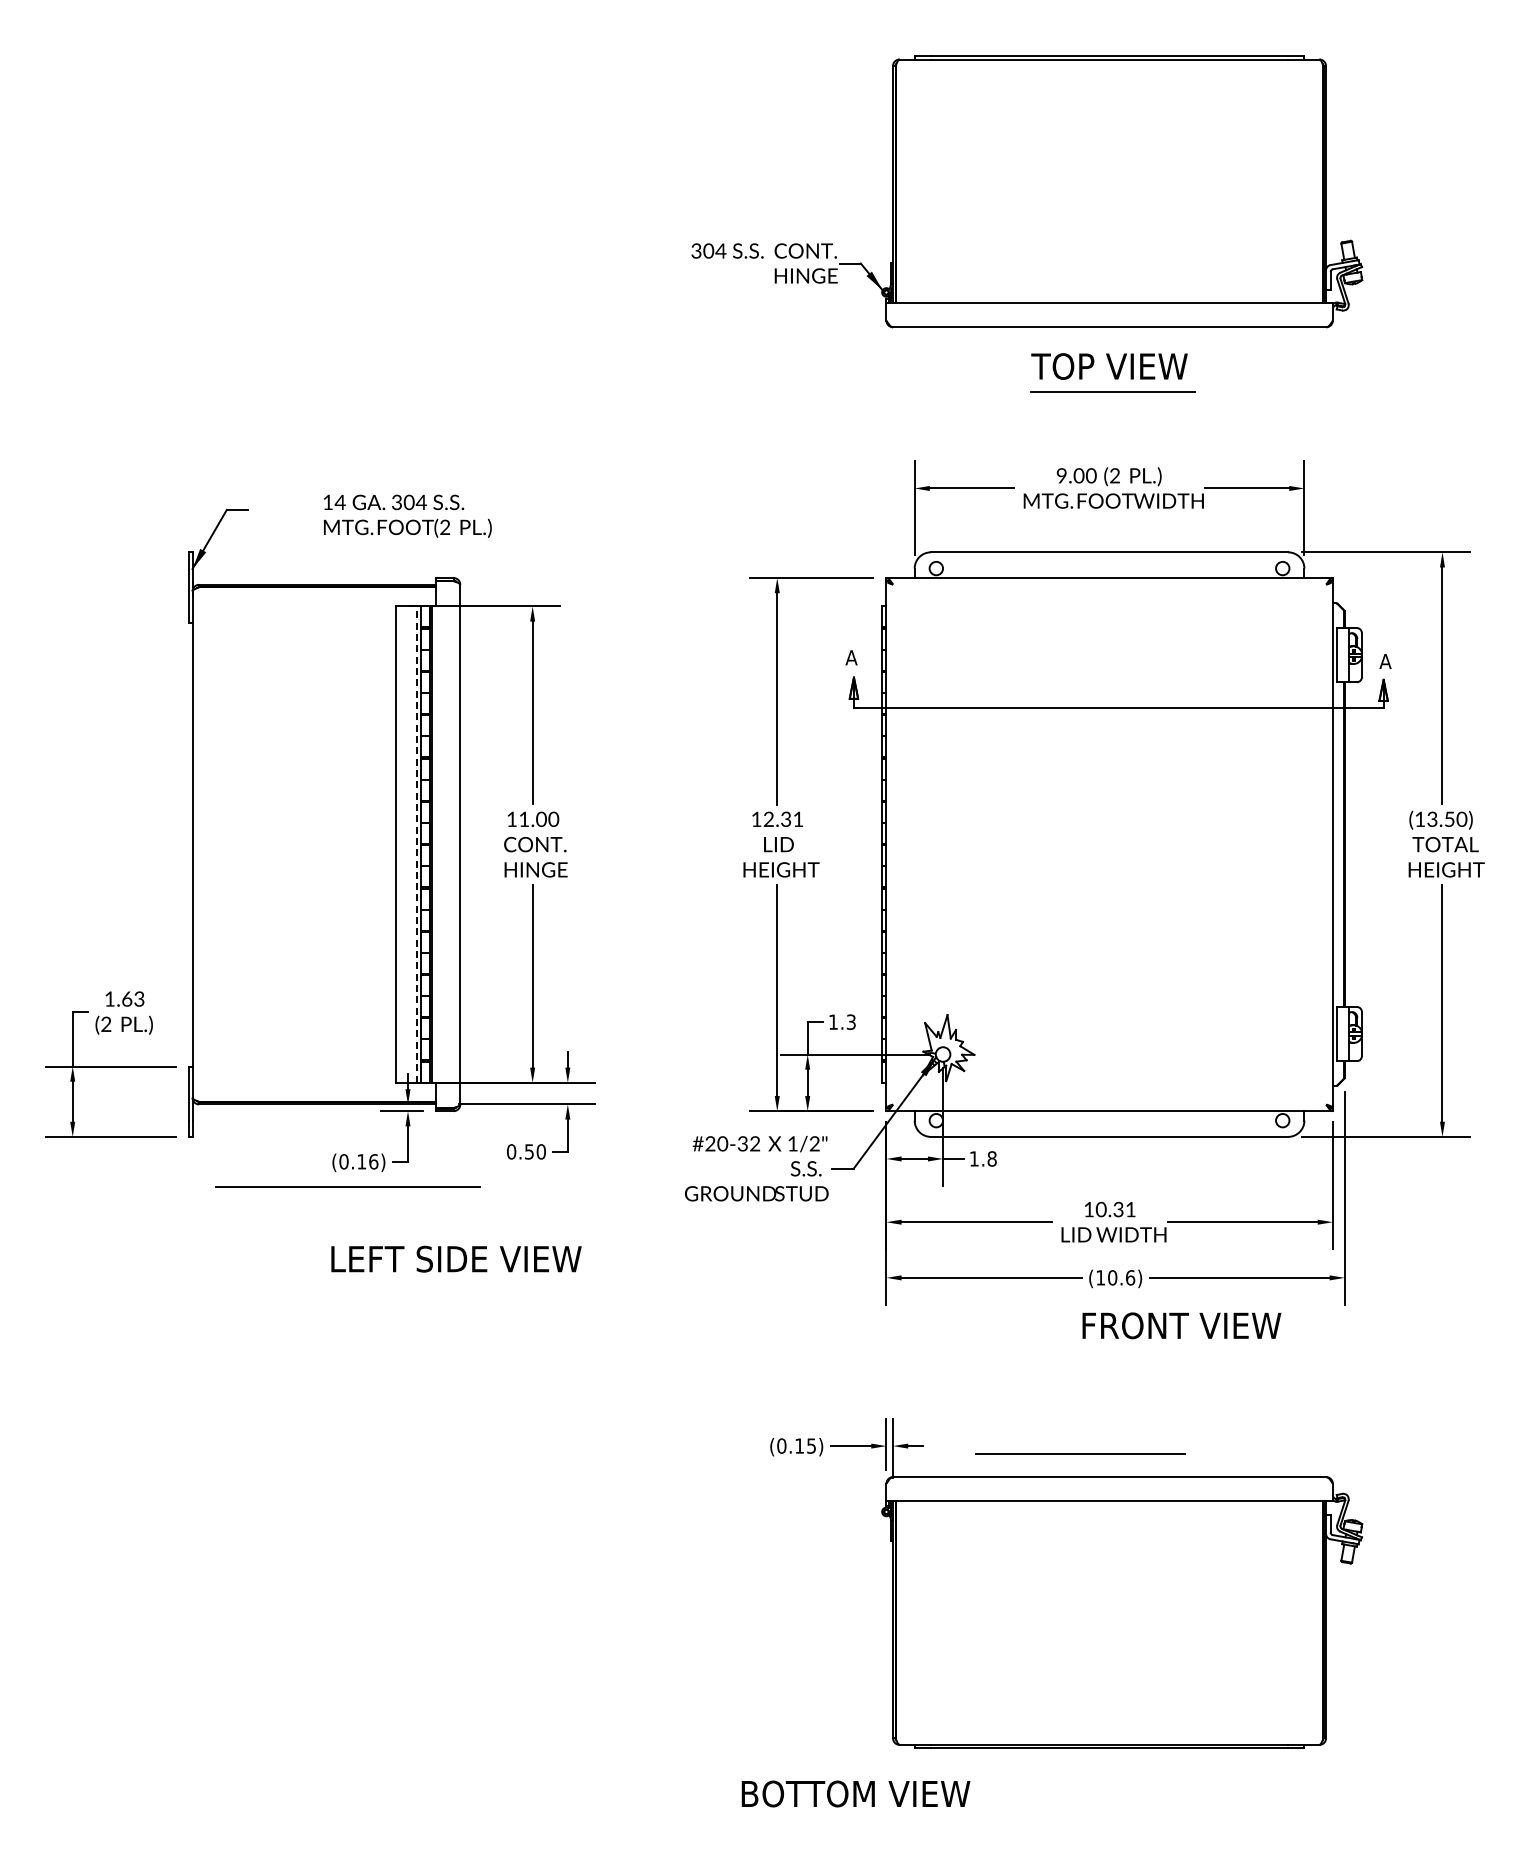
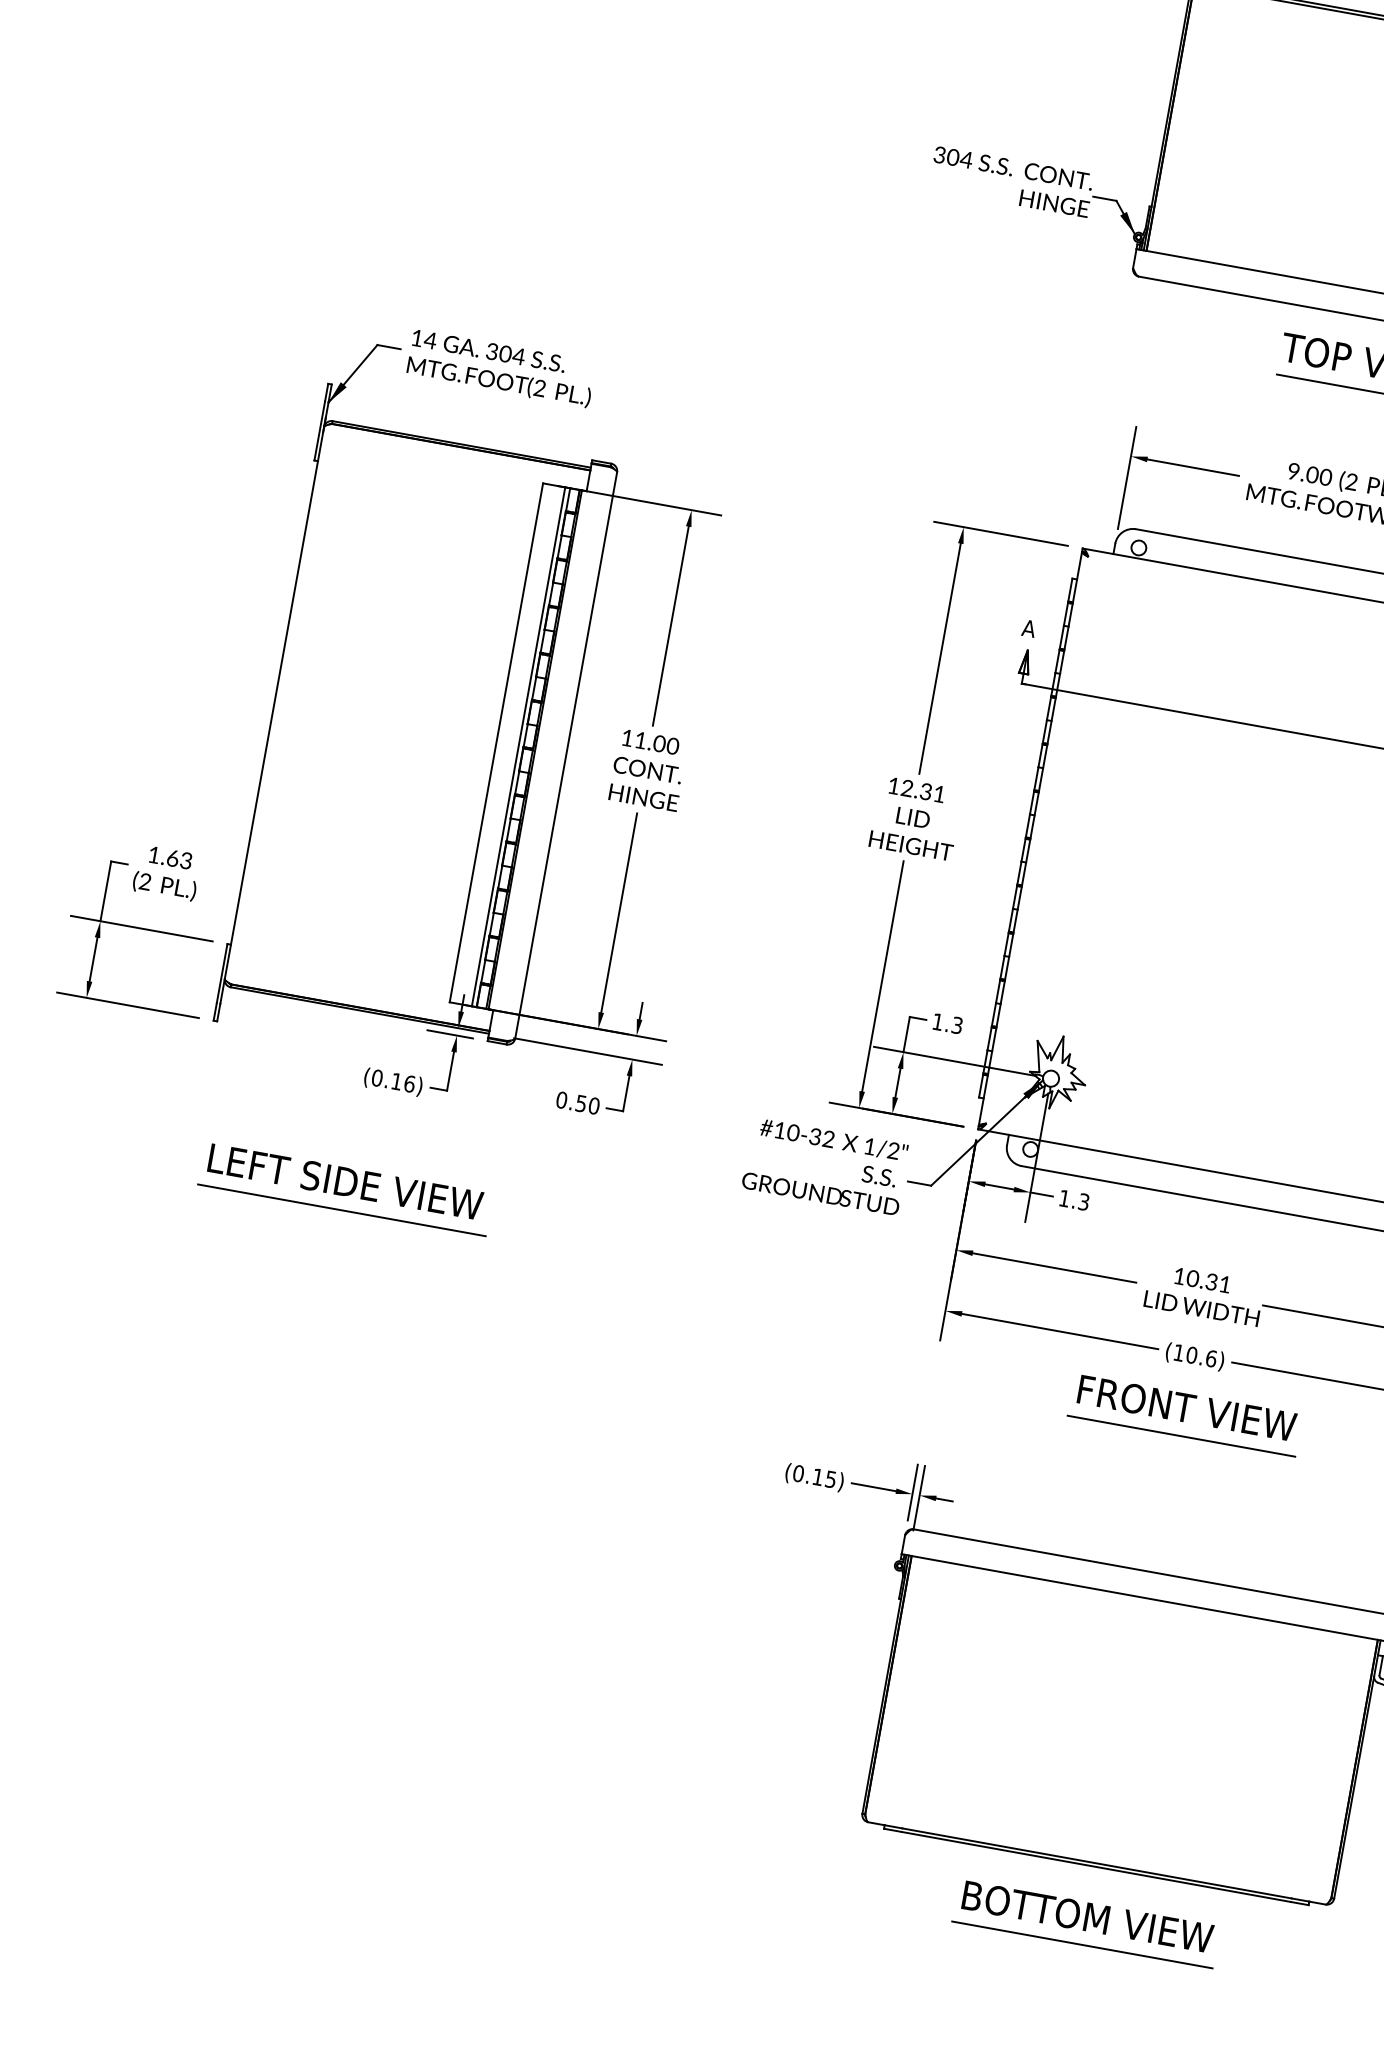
text: (407, 515) -> (501, 367), moved
line: (416, 844) -> (518, 746), dashed -> solid
text: (710, 1143) -> (780, 1130), #20-32 -> #10-32
text: (991, 1158) -> (1083, 1201), 1.8 -> 1.3
line: (347, 1186) -> (341, 1209), moved
text: (456, 1258) -> (345, 1181), moved
text: (1181, 1325) -> (1186, 1407), moved
line: (1080, 1453) -> (1181, 1436), moved
text: (855, 1793) -> (1087, 1916), moved
line: (1109, 1819) -> (1082, 1944), added

